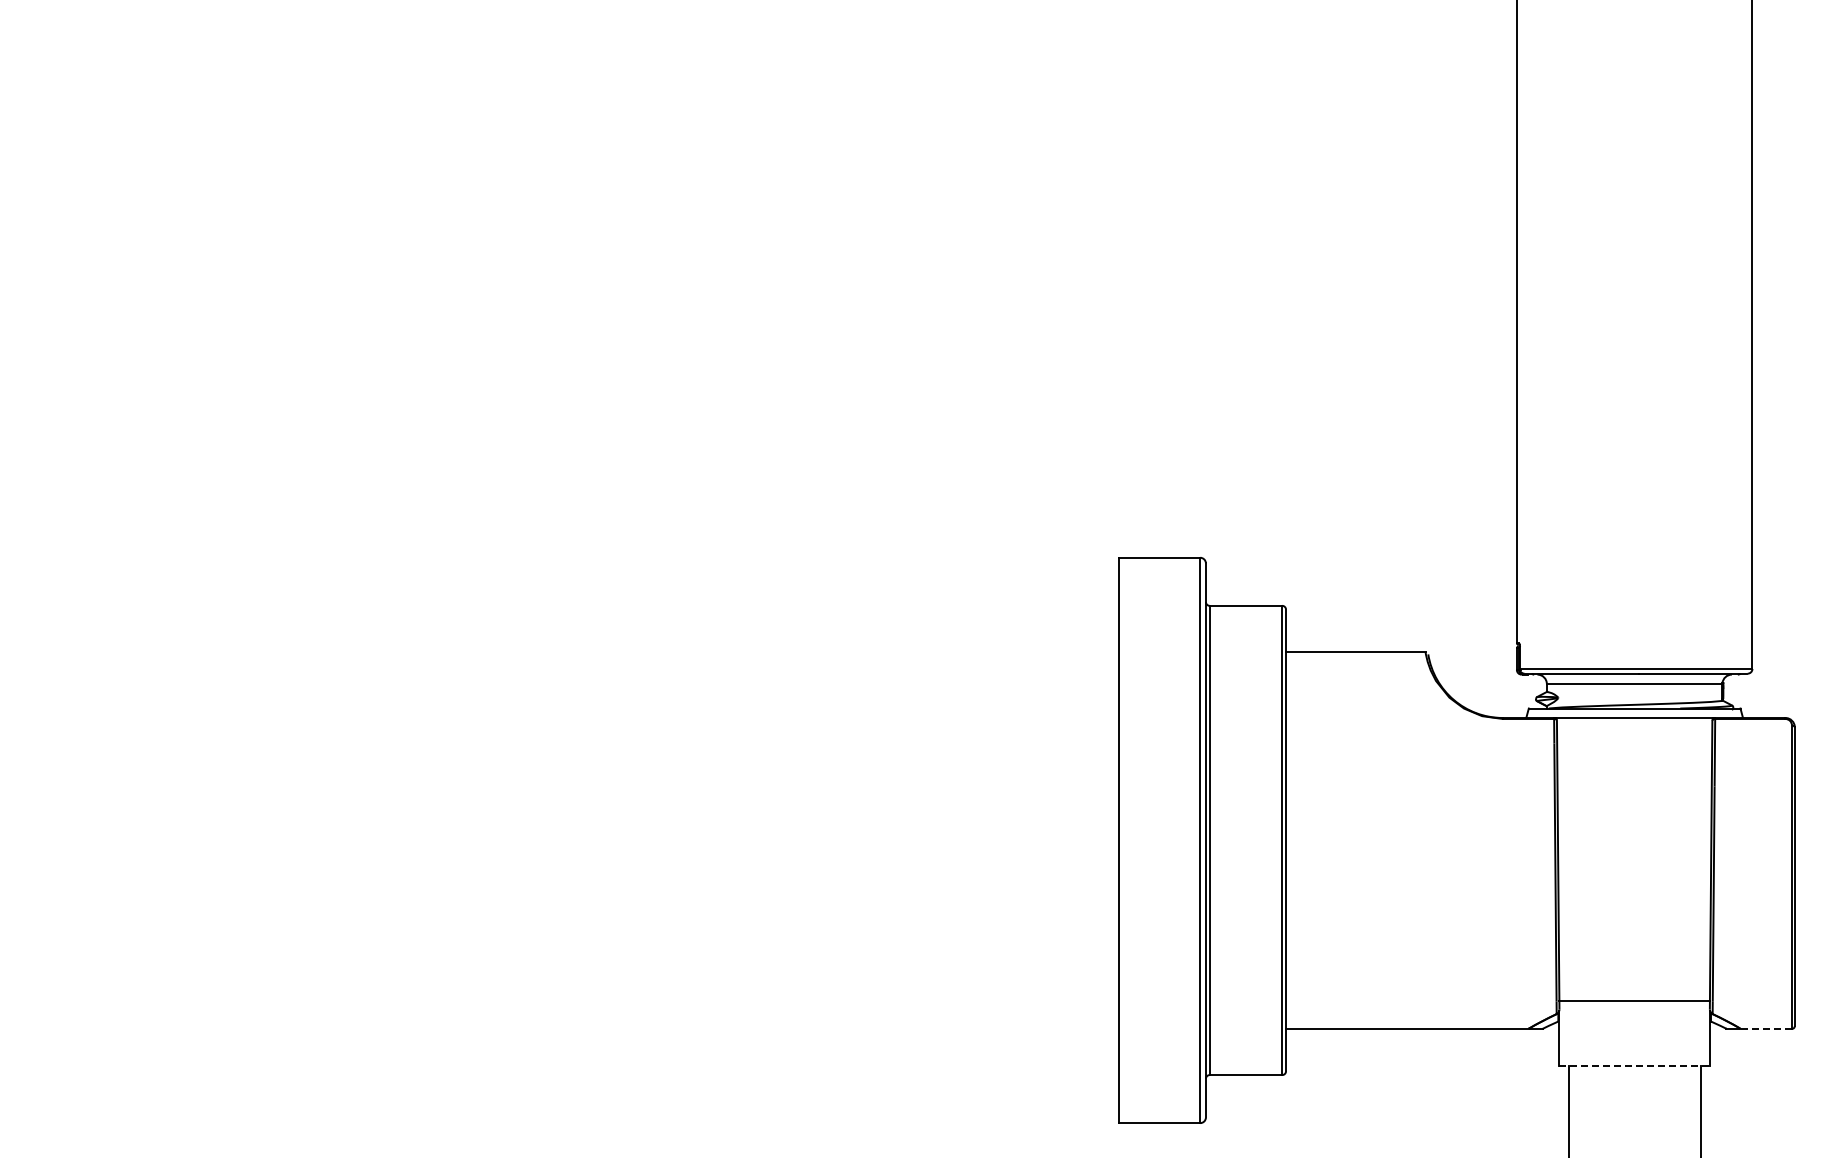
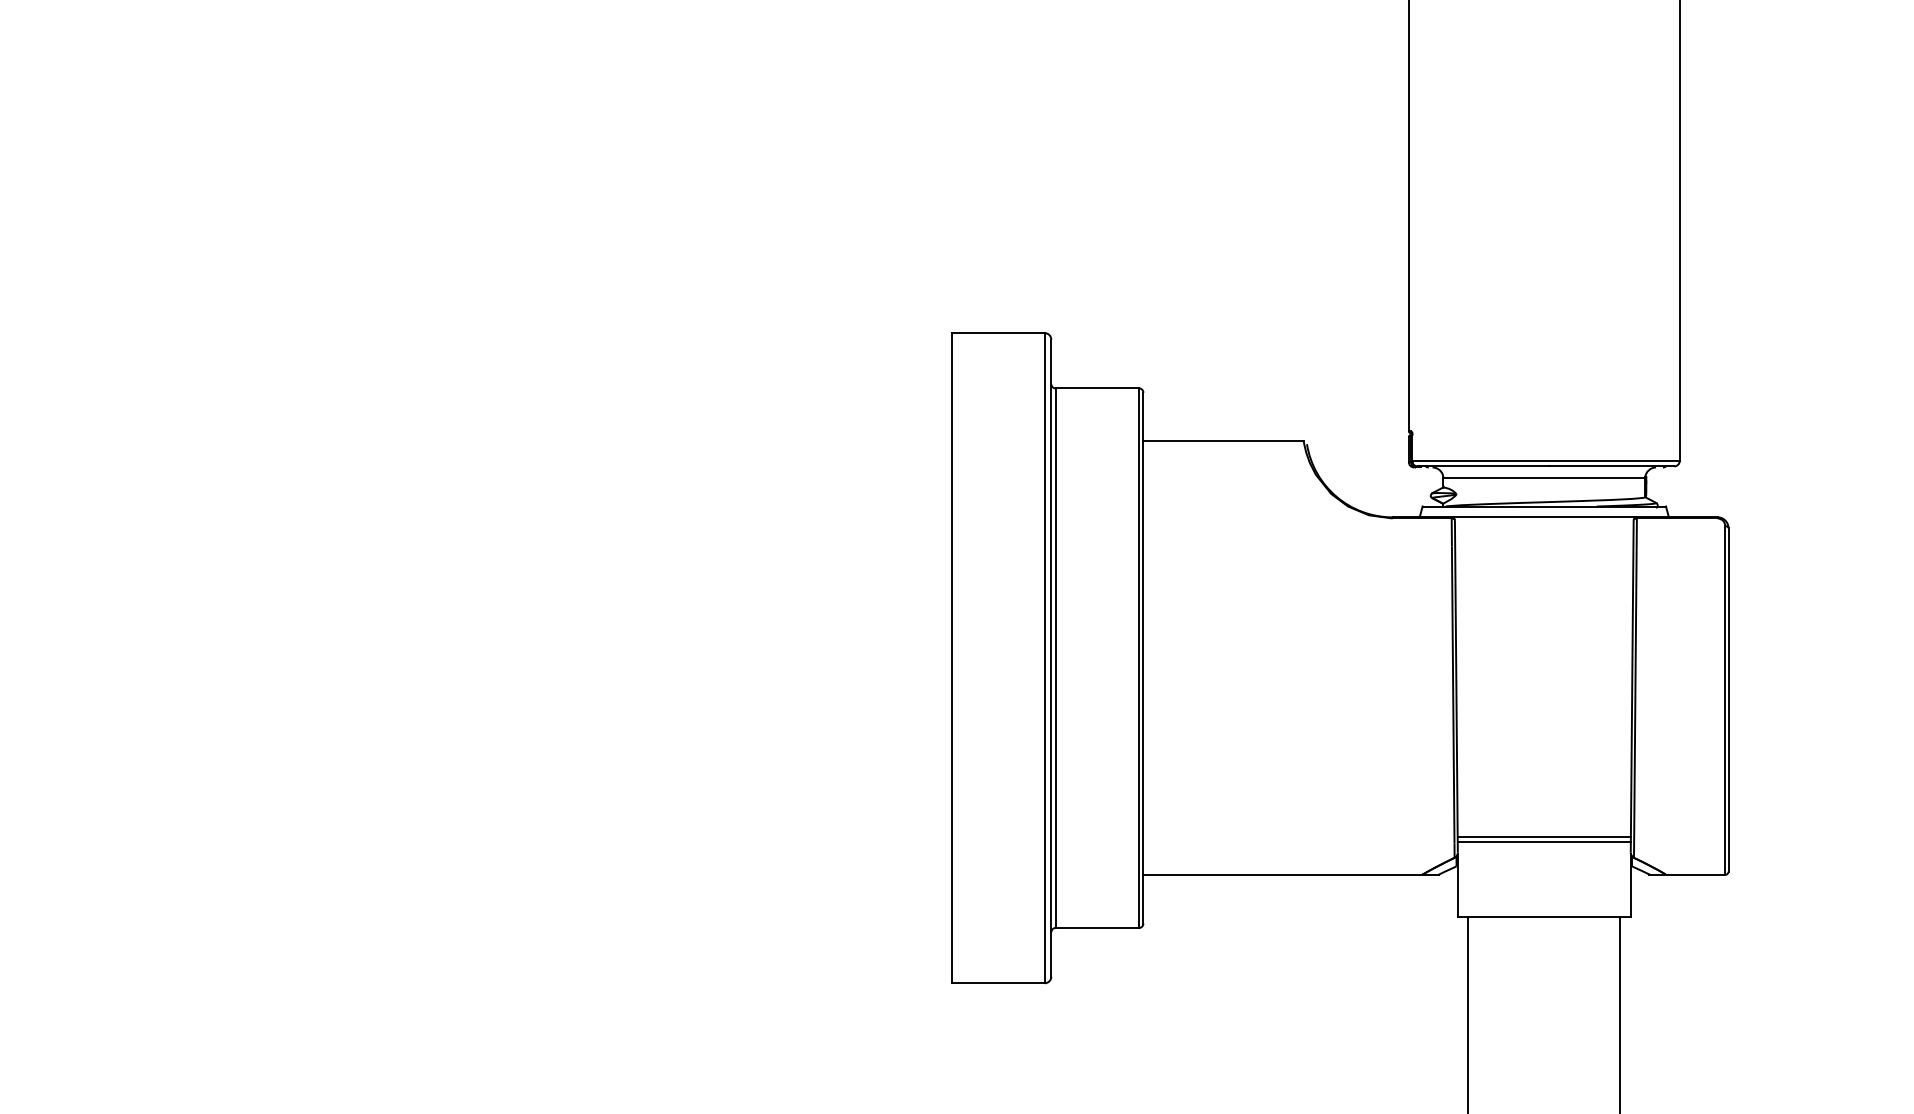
line: (1634, 996) -> (1544, 837), added
line: (1766, 1028) -> (1695, 874), dashed -> solid
line: (1635, 1065) -> (1545, 916), dashed -> solid

